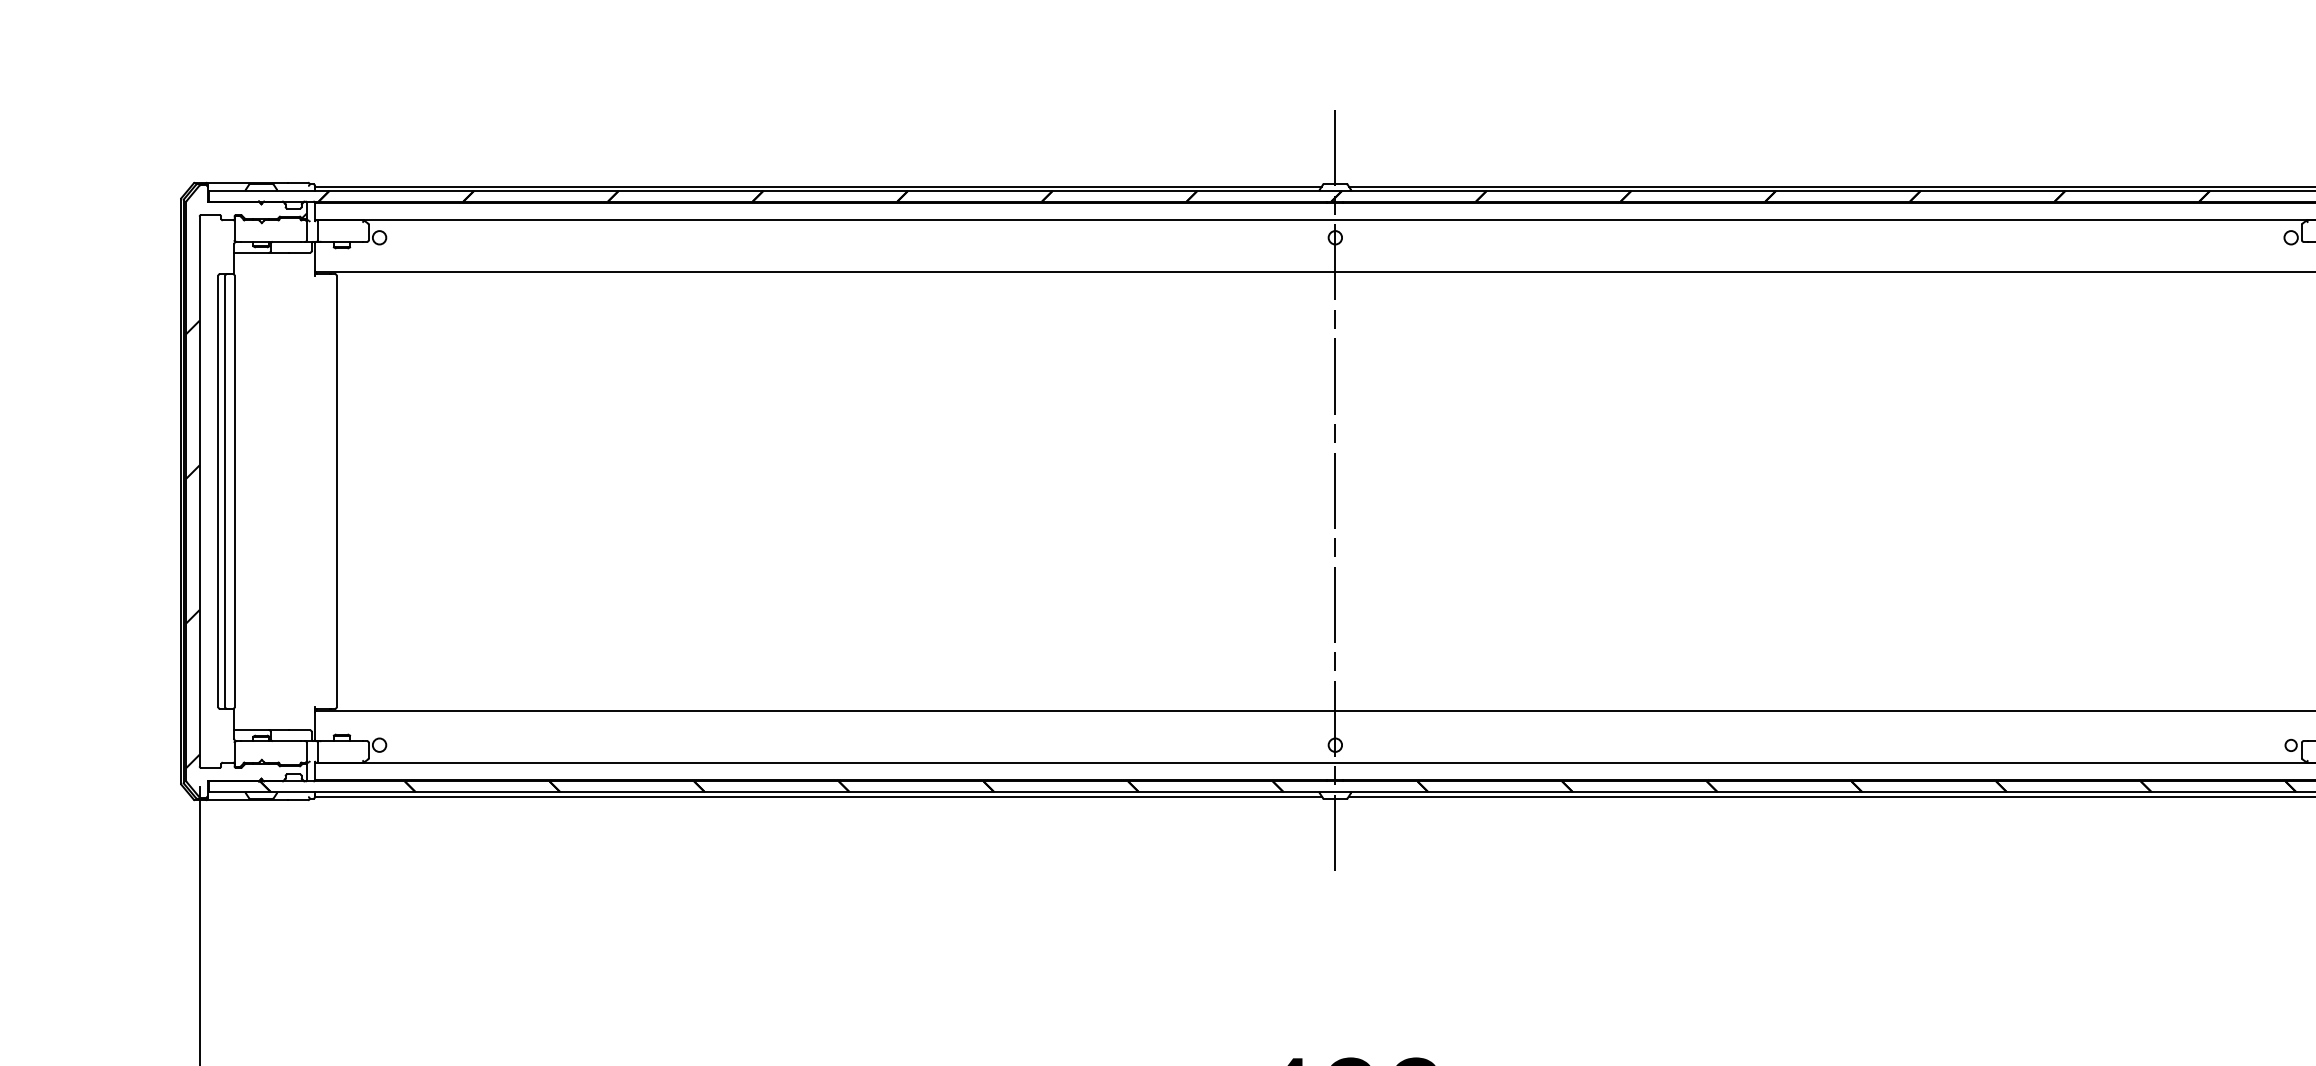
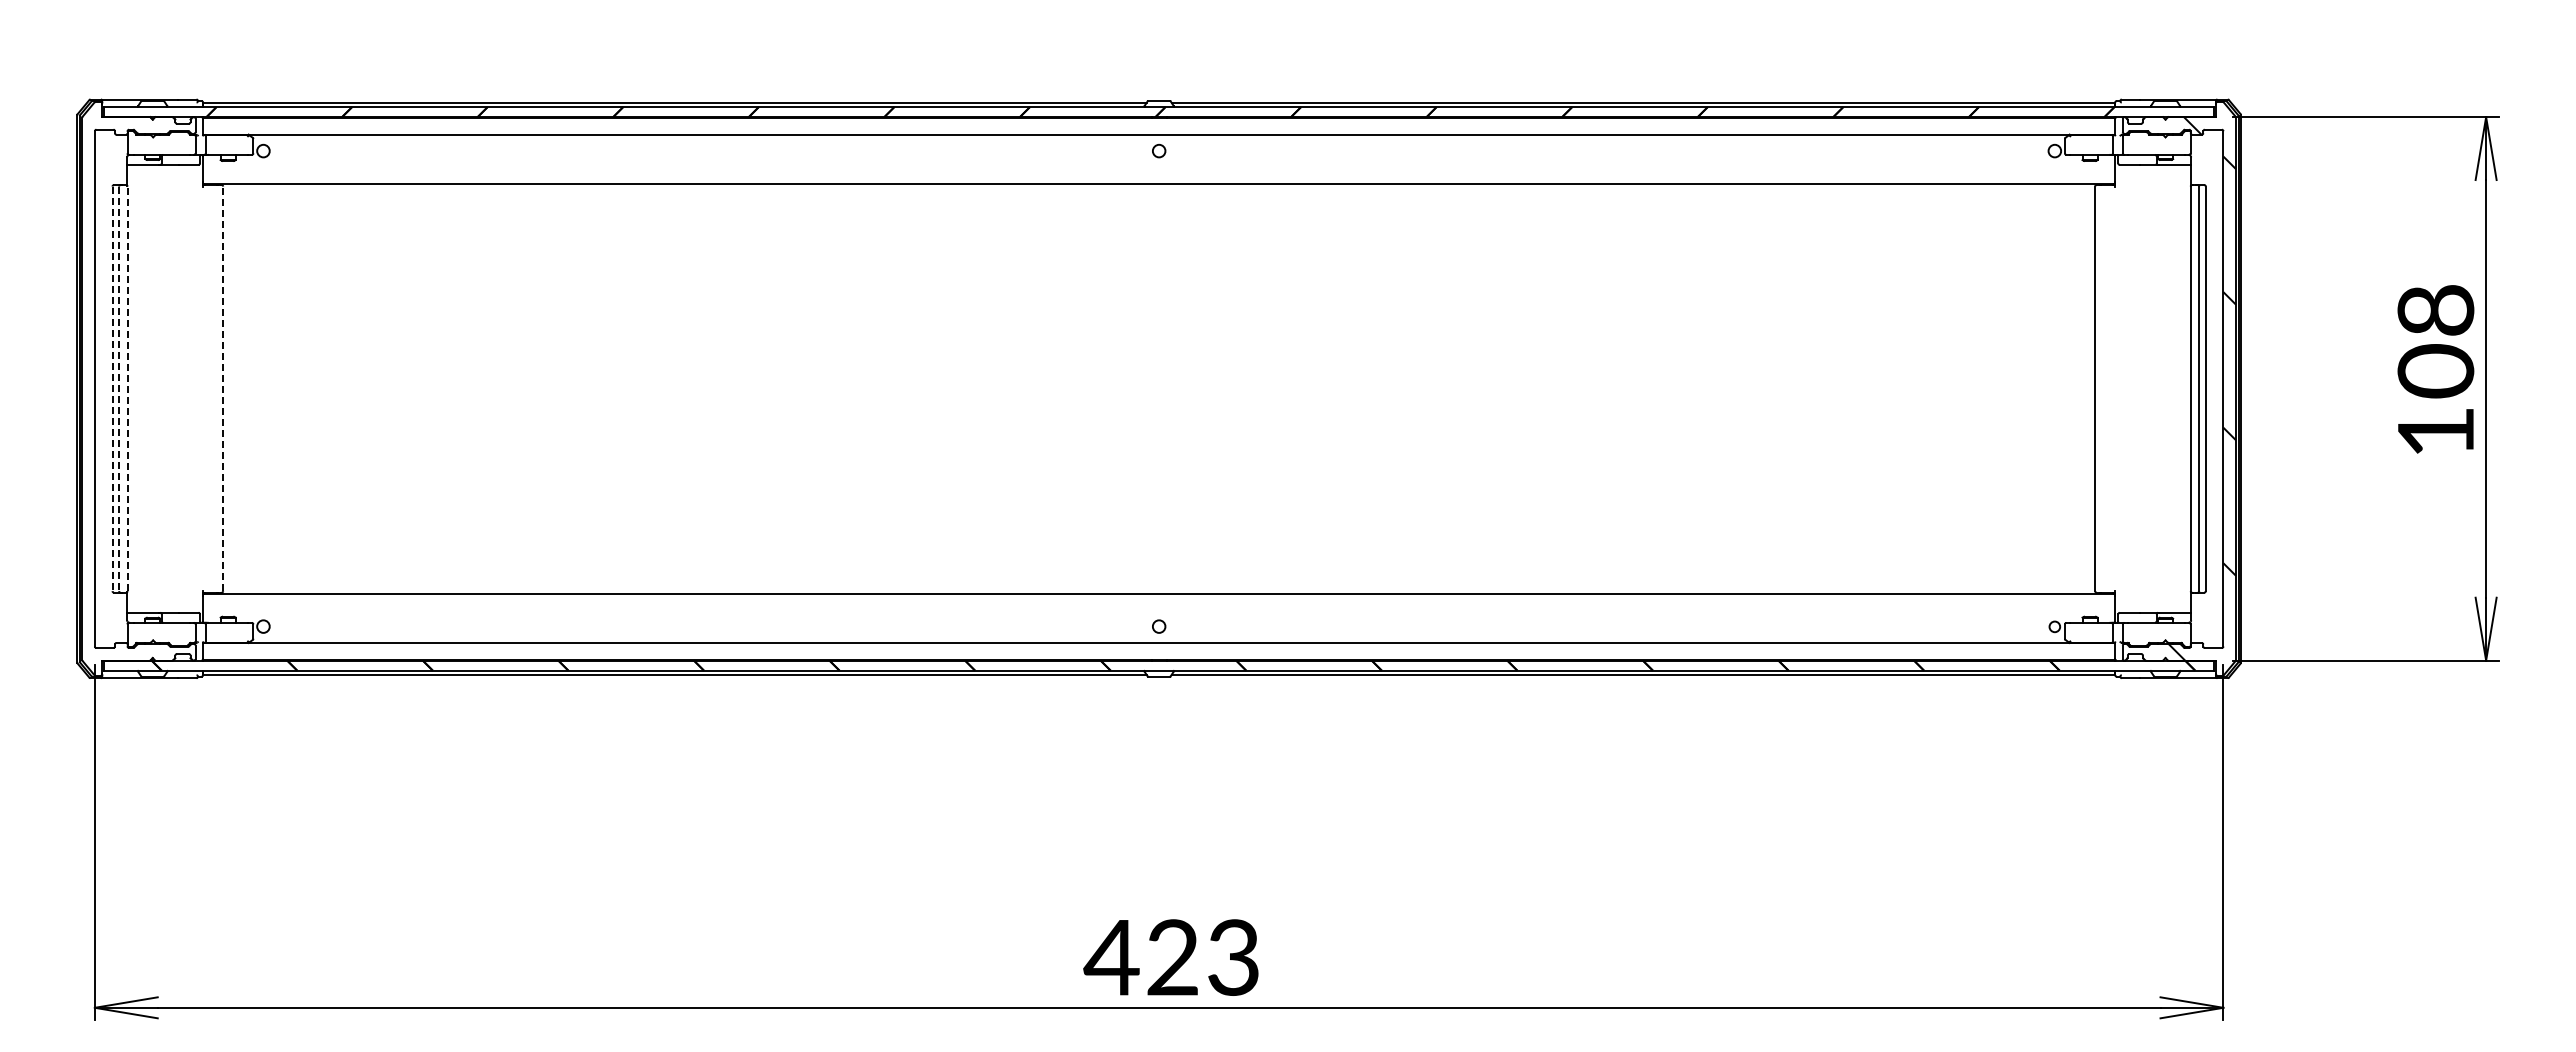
line: (234, 491) -> (127, 388), solid -> dashed
hatch: (246, 491) -> (138, 388), removed
line: (336, 491) -> (223, 388), solid -> dashed
line: (218, 492) -> (112, 389), solid -> dashed
line: (225, 492) -> (119, 389), solid -> dashed
line: (1335, 493) -> (1159, 390), removed

